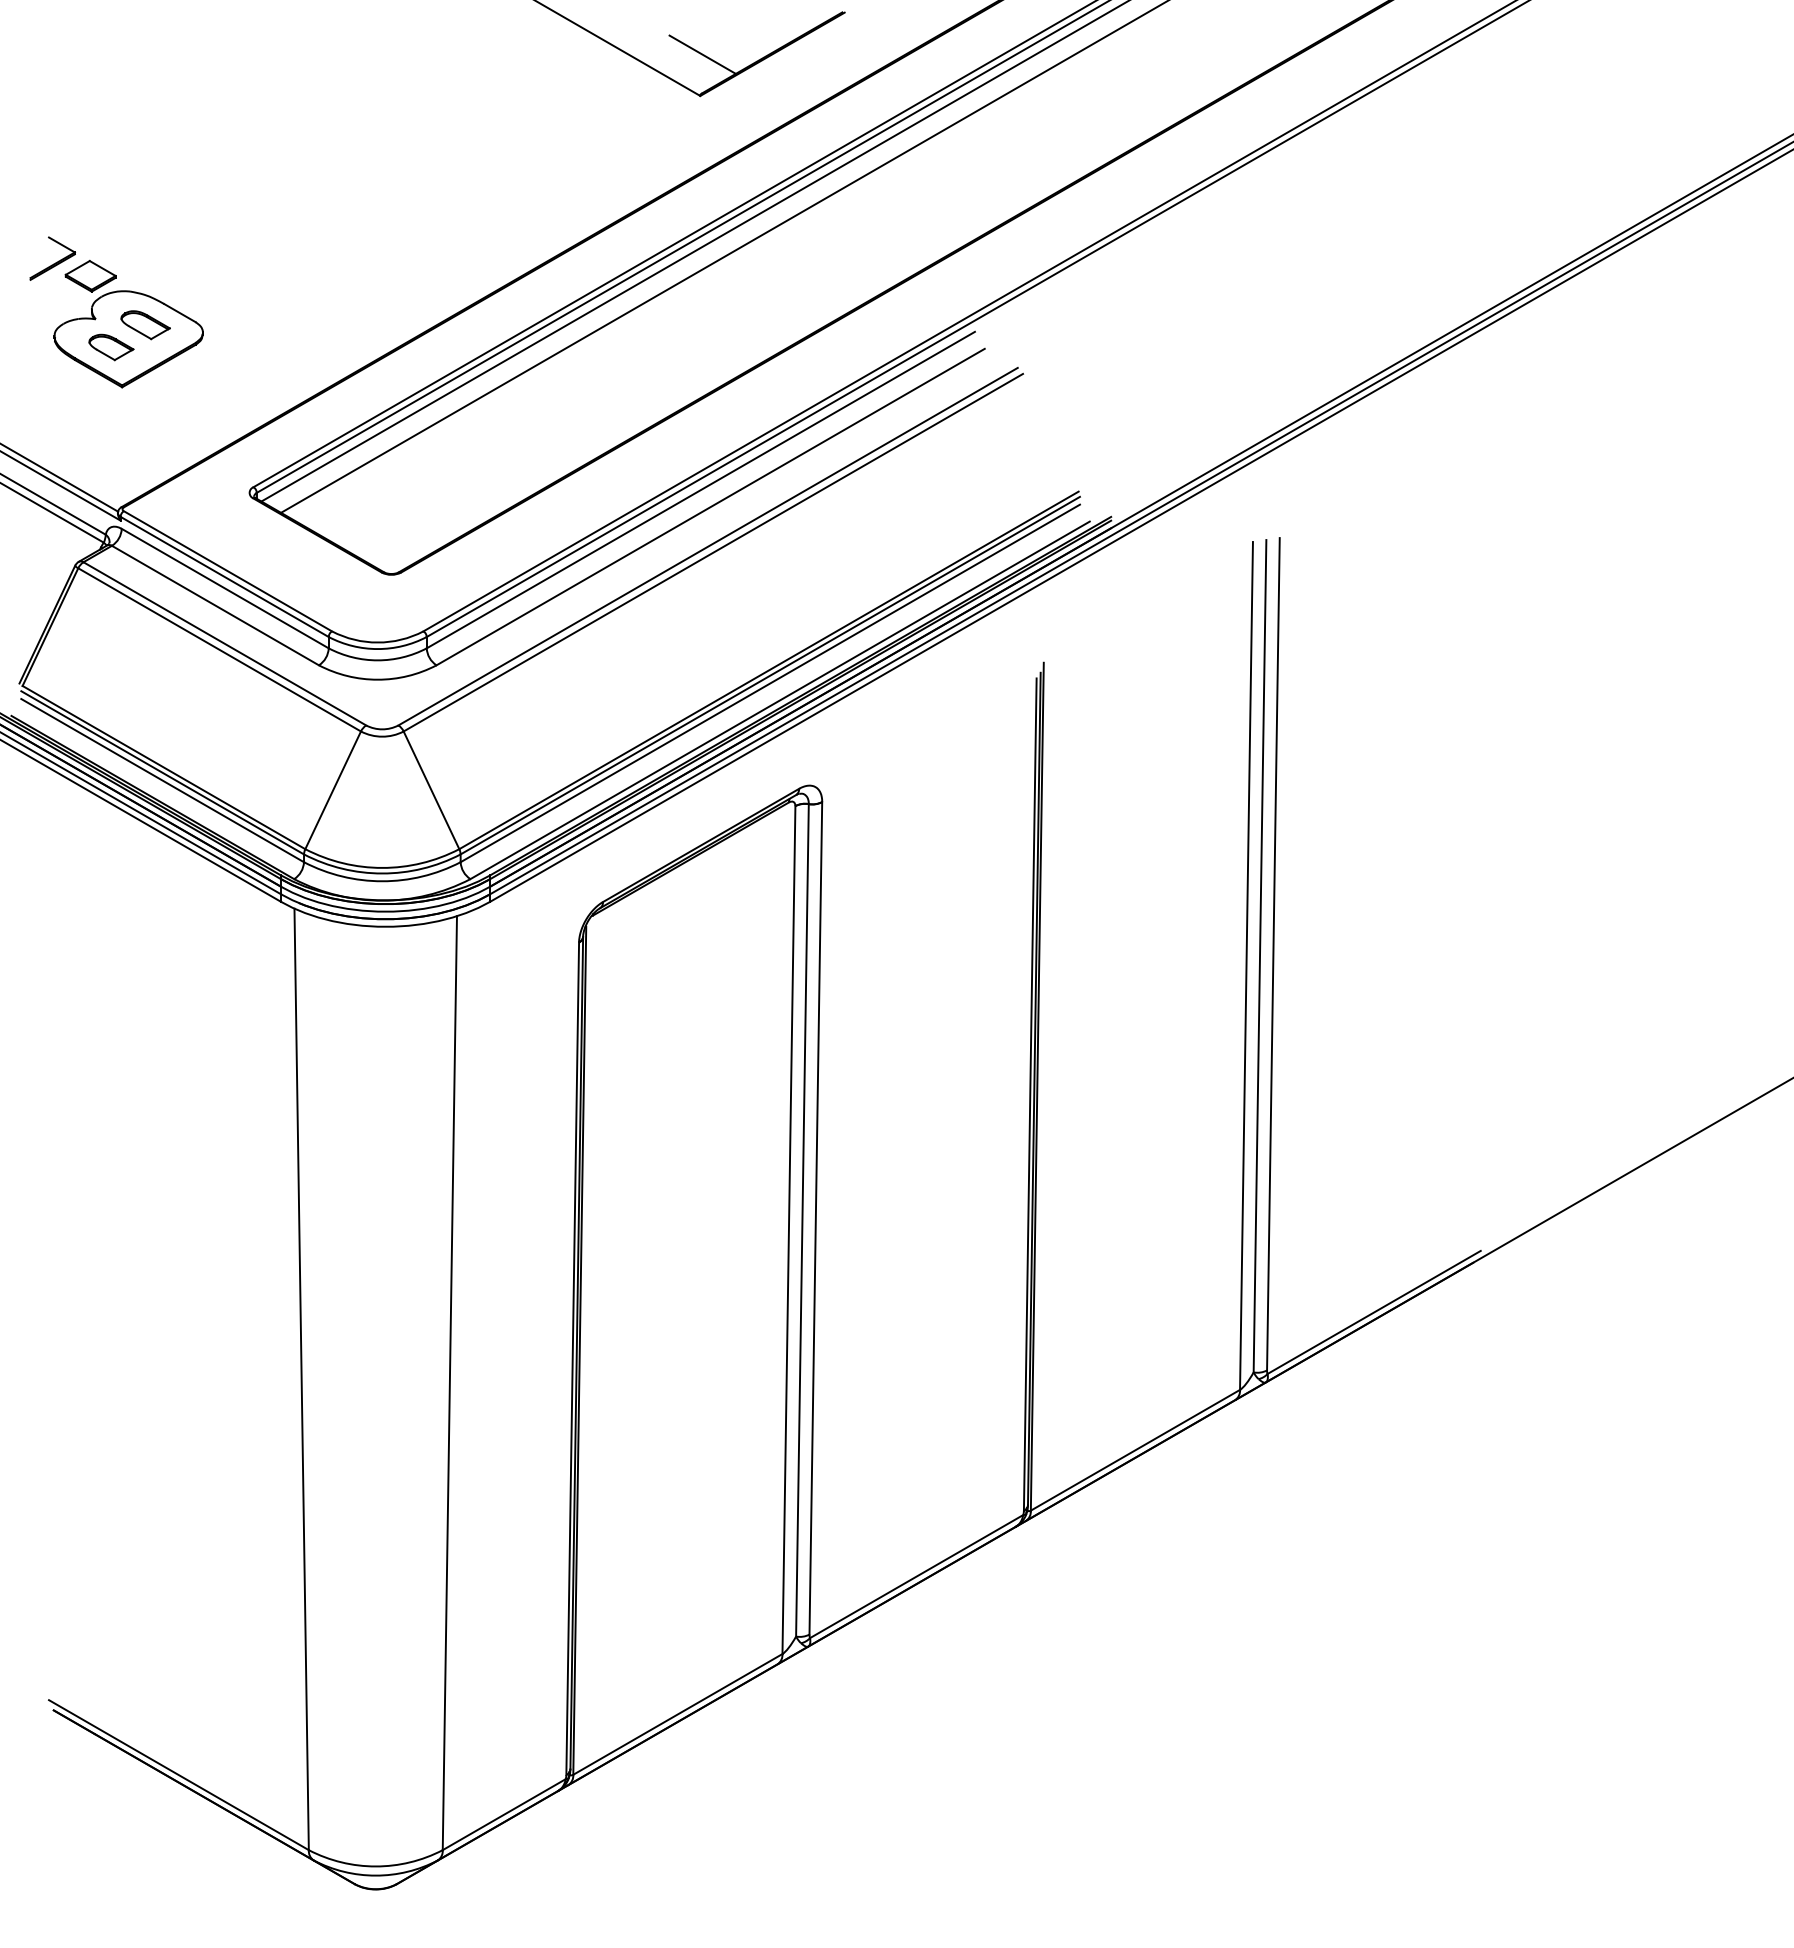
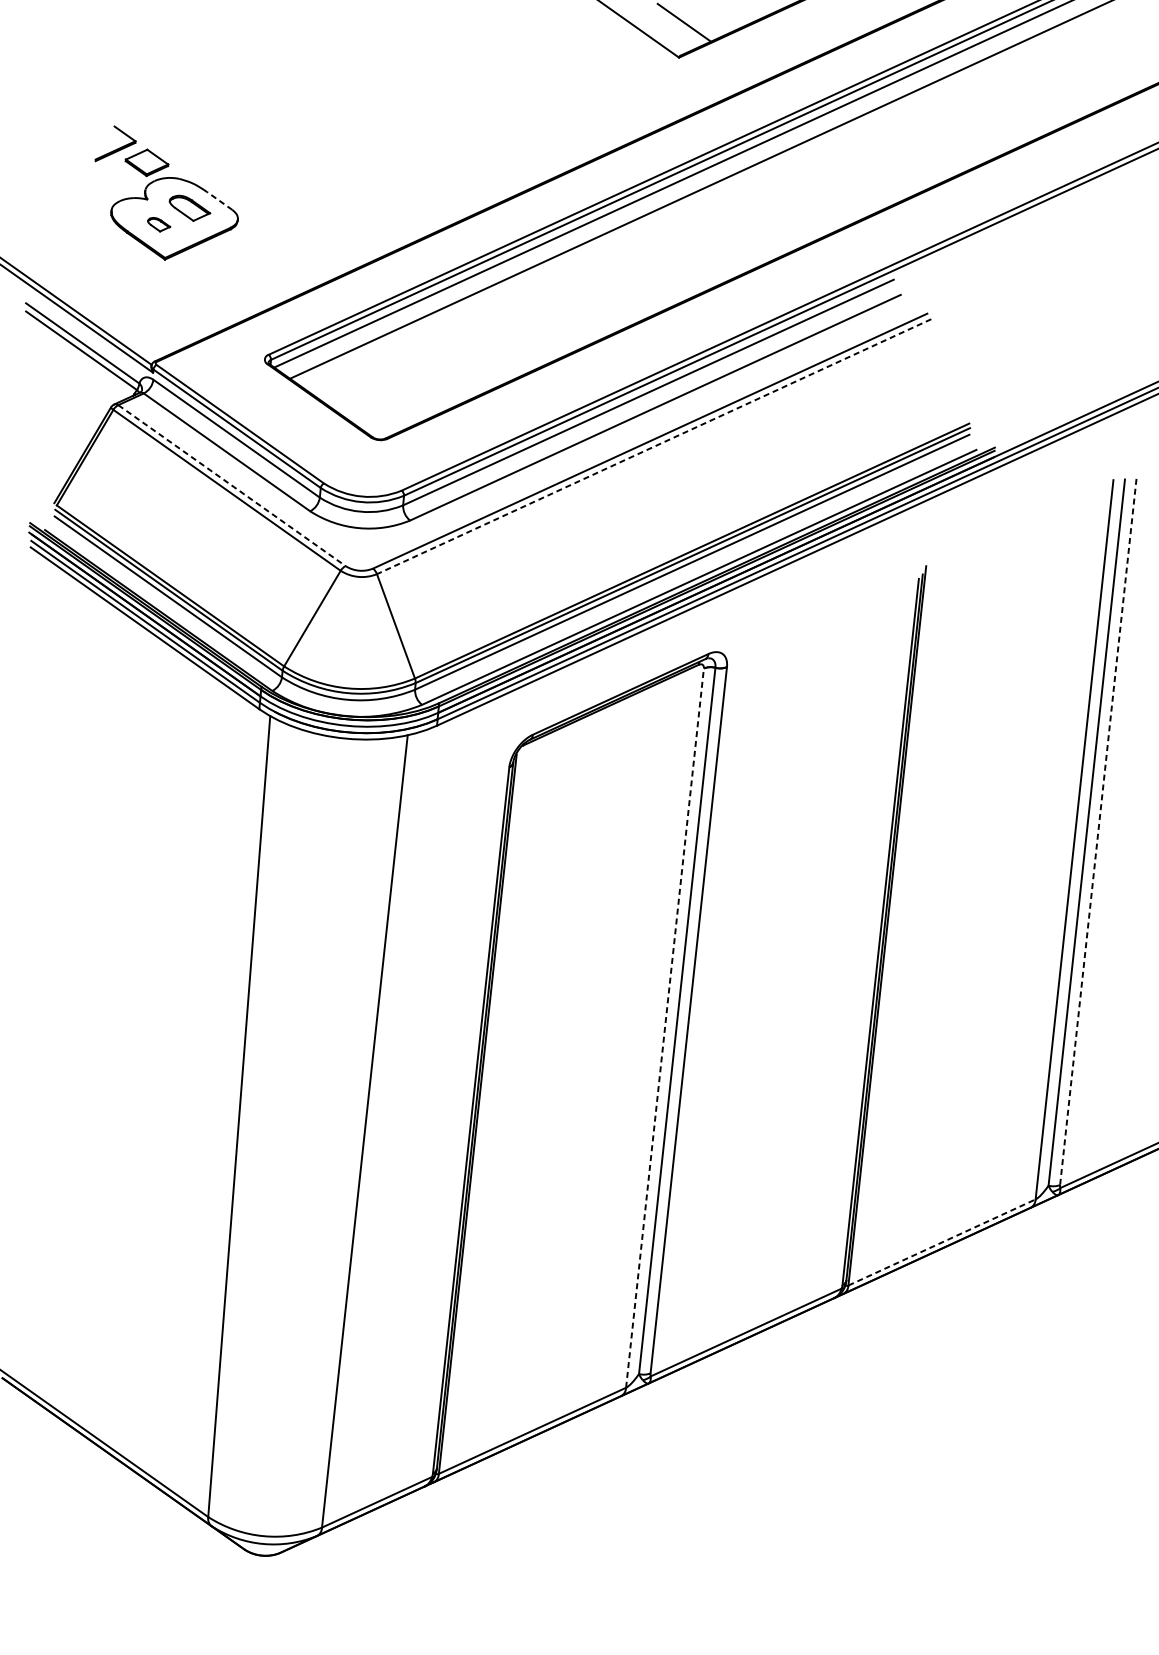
line: (179, 312) -> (219, 200), solid -> dashed
part: (111, 347) -> (159, 224), size x0.6
line: (713, 552) -> (654, 446), solid -> dashed
line: (225, 644) -> (232, 486), solid -> dashed
line: (1273, 954) -> (1098, 832), solid -> dashed
line: (788, 1230) -> (664, 1028), solid -> dashed
line: (1135, 1450) -> (942, 1242), solid -> dashed

